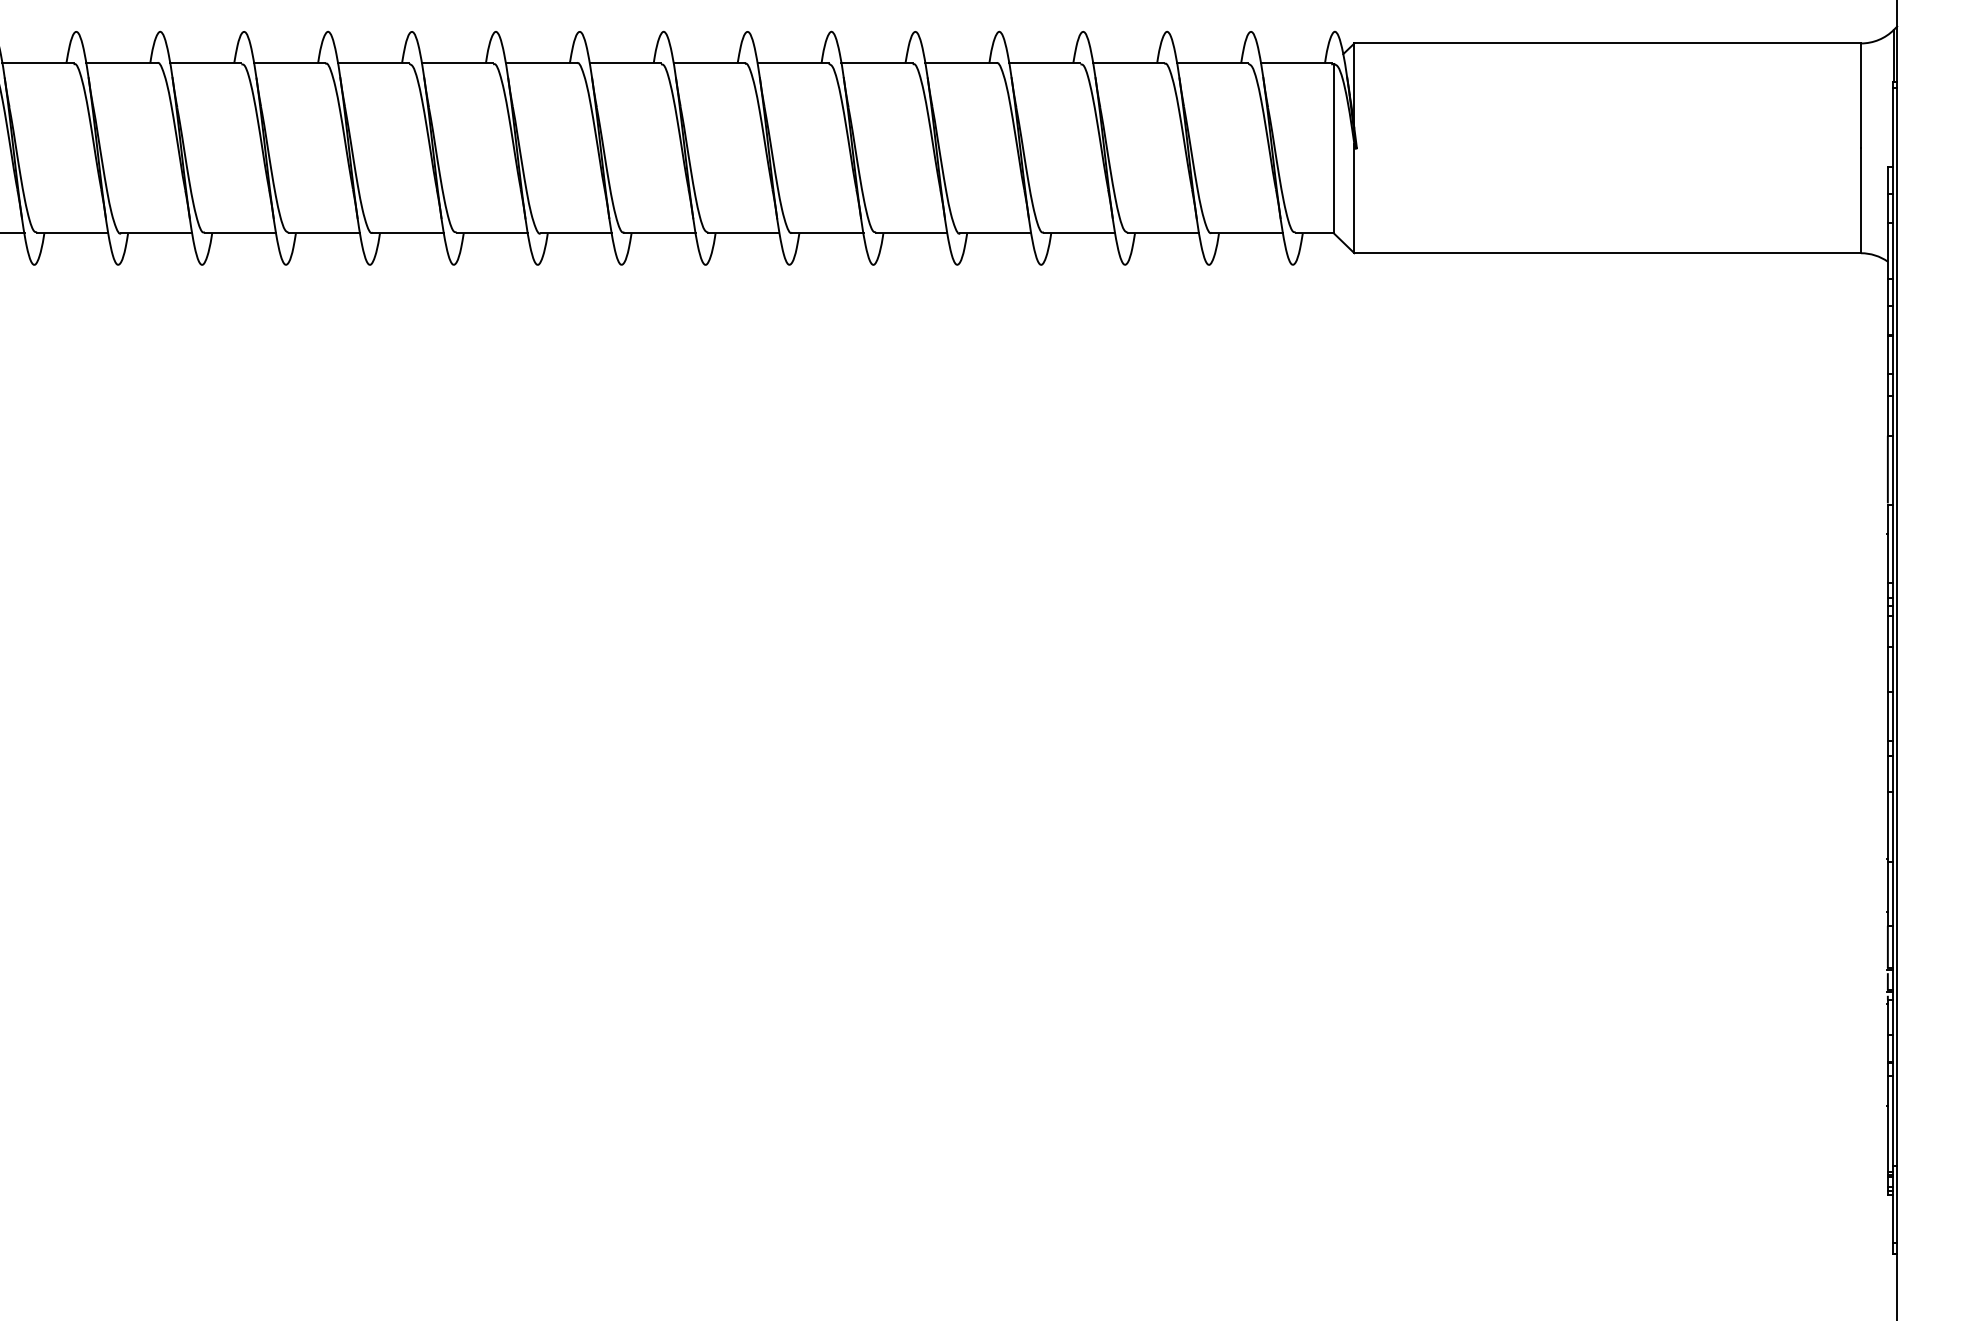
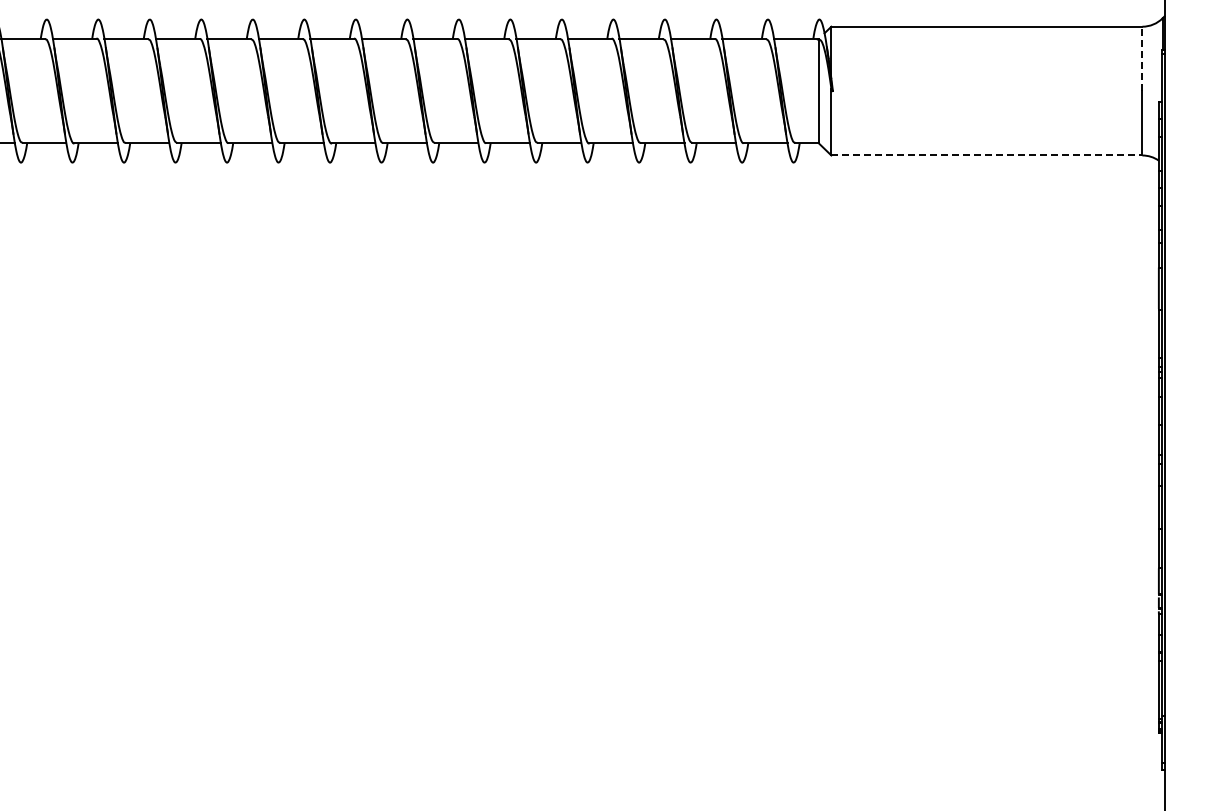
line: (1861, 95) -> (1142, 58), solid -> dashed
line: (1608, 253) -> (987, 155), solid -> dashed

